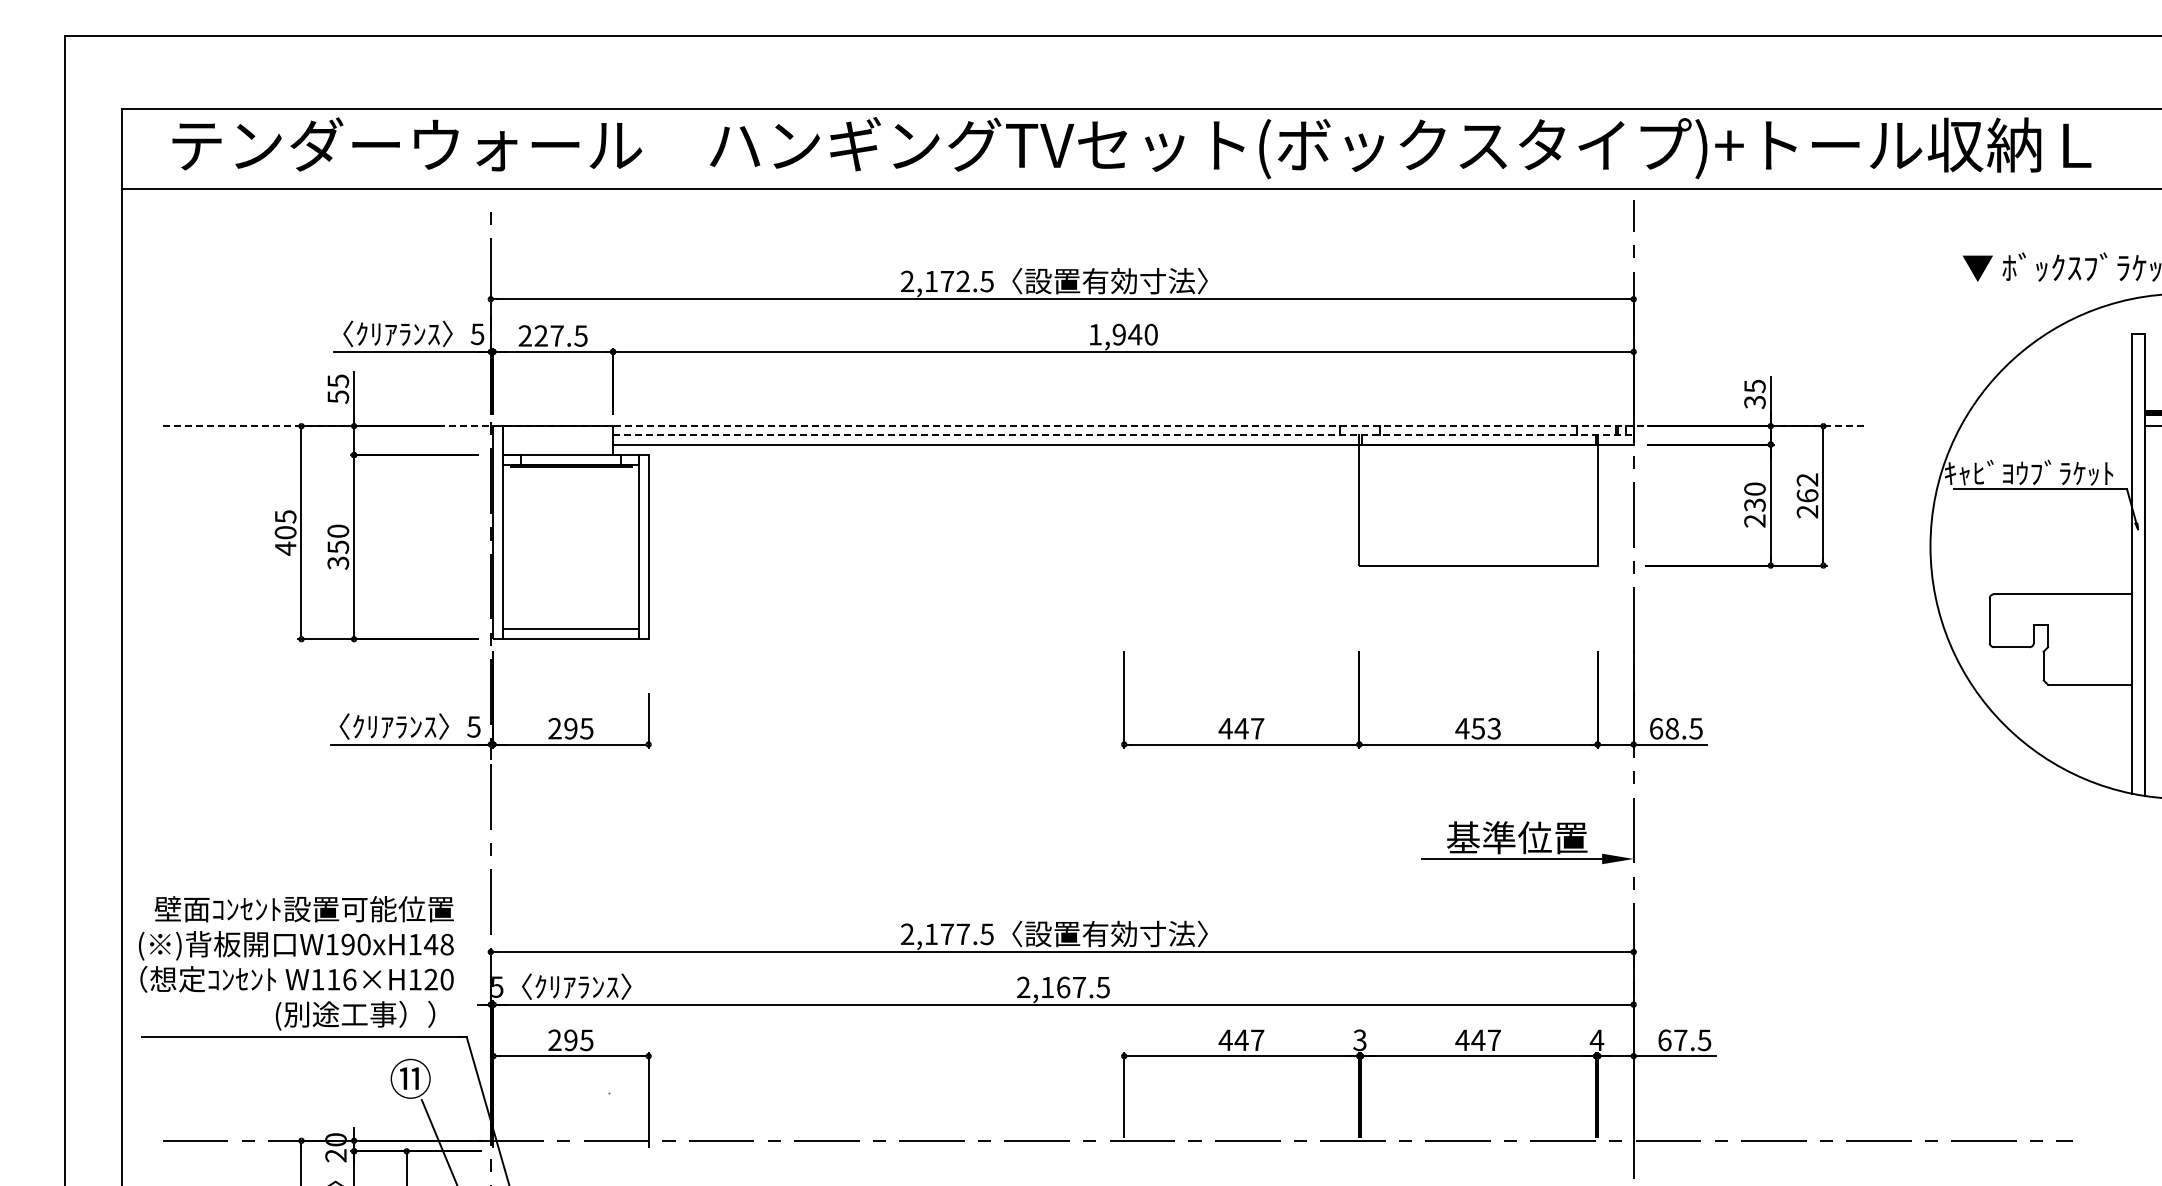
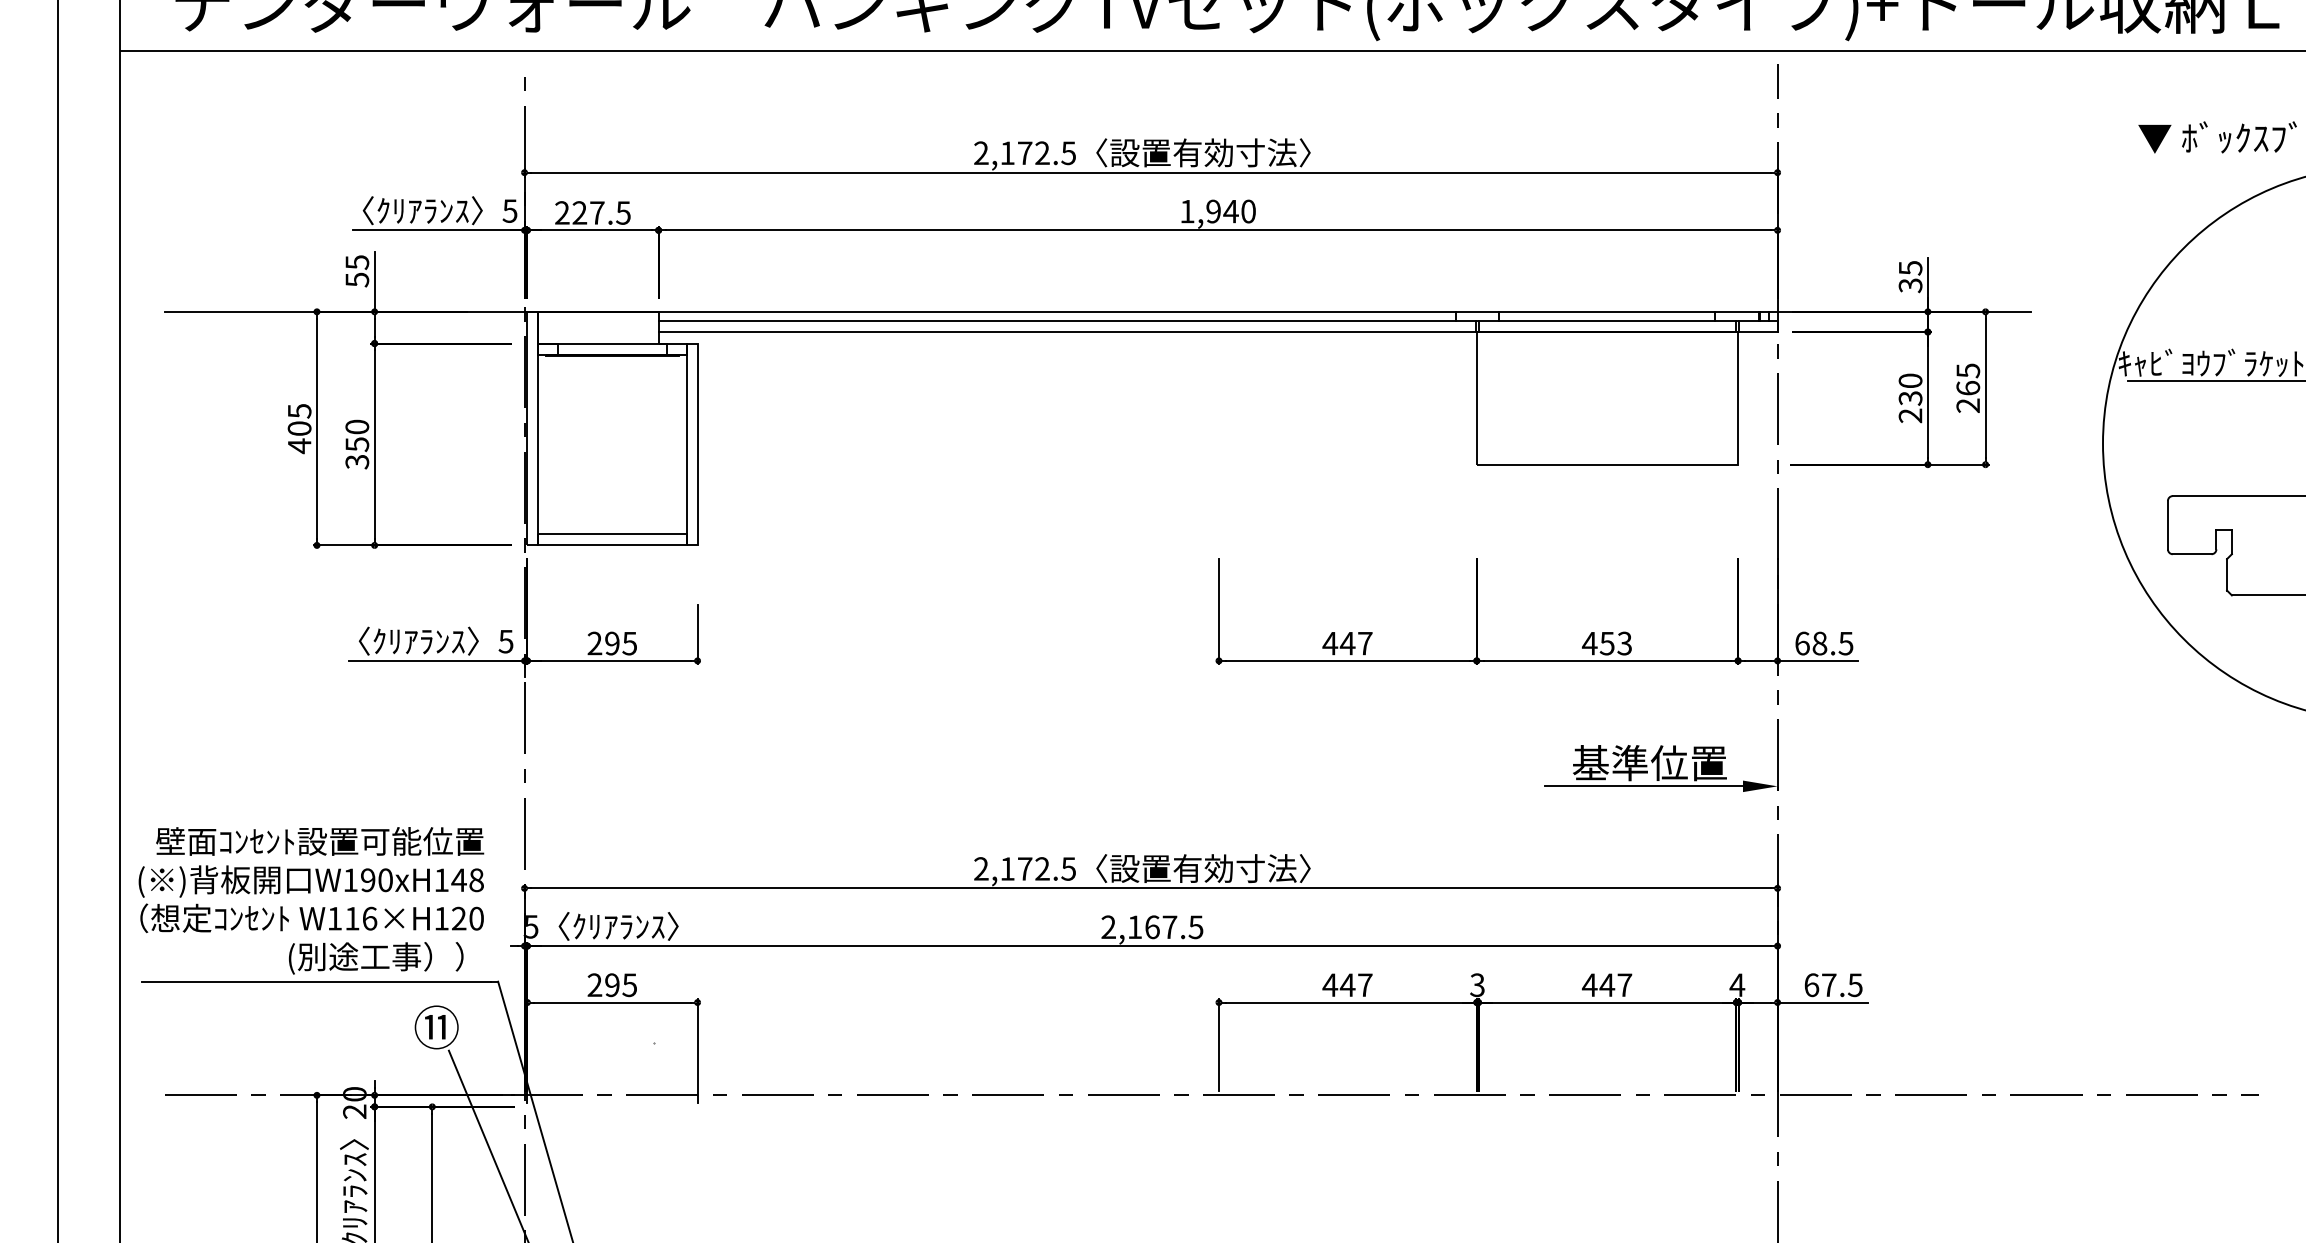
line: (1014, 426) -> (1098, 312), dashed -> solid
line: (1123, 434) -> (1218, 320), dashed -> solid
text: (1807, 479) -> (1968, 370), 262 -> 265
text: (962, 933) -> (1041, 868), 2,177.5 -> 2,172.5

